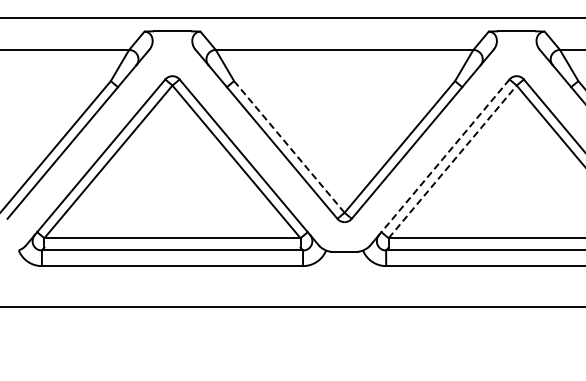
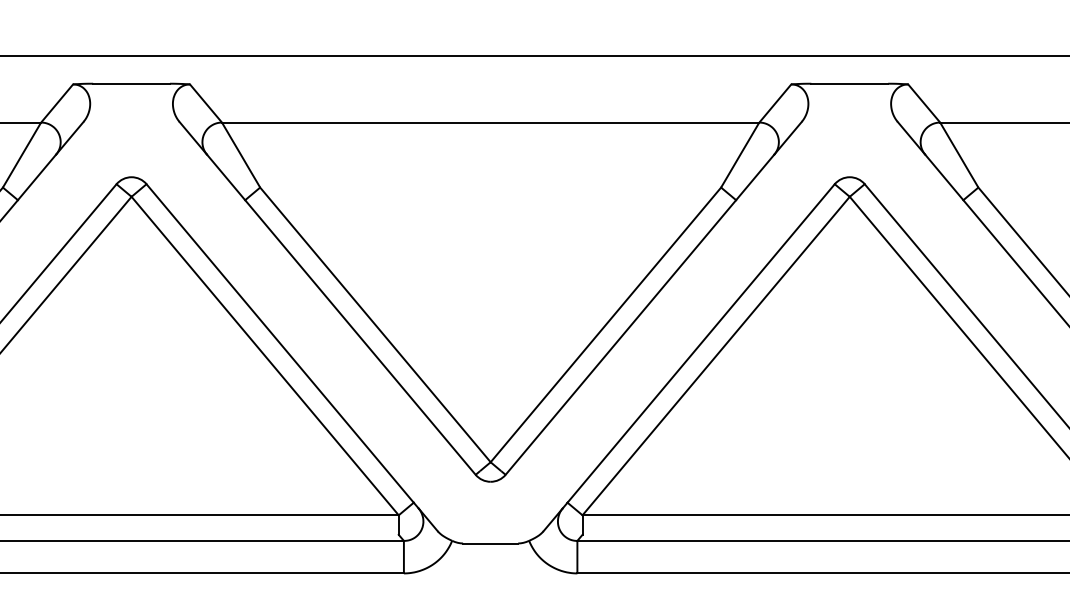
line: (289, 146) -> (375, 323), dashed -> solid
line: (445, 155) -> (701, 342), dashed -> solid
line: (452, 161) -> (715, 355), dashed -> solid

